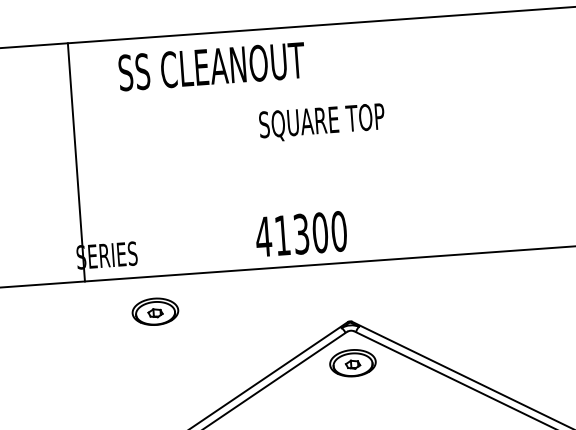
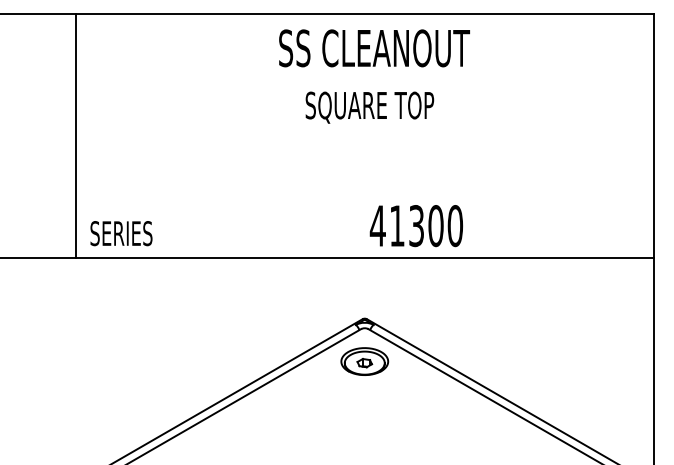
text: (212, 66) -> (374, 48), moved
text: (321, 122) -> (369, 107), moved
line: (75, 161) -> (75, 135), moved
text: (300, 234) -> (415, 226), moved
part: (155, 311) -> (166, 294), removed

